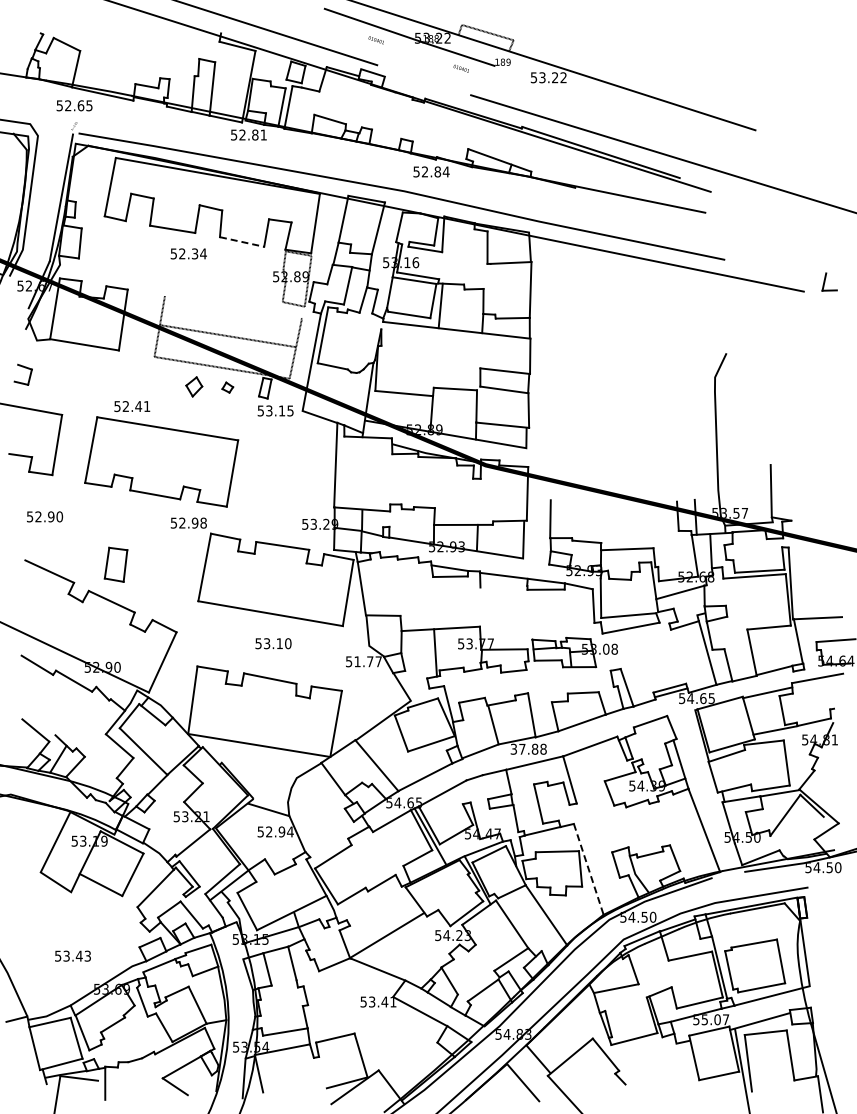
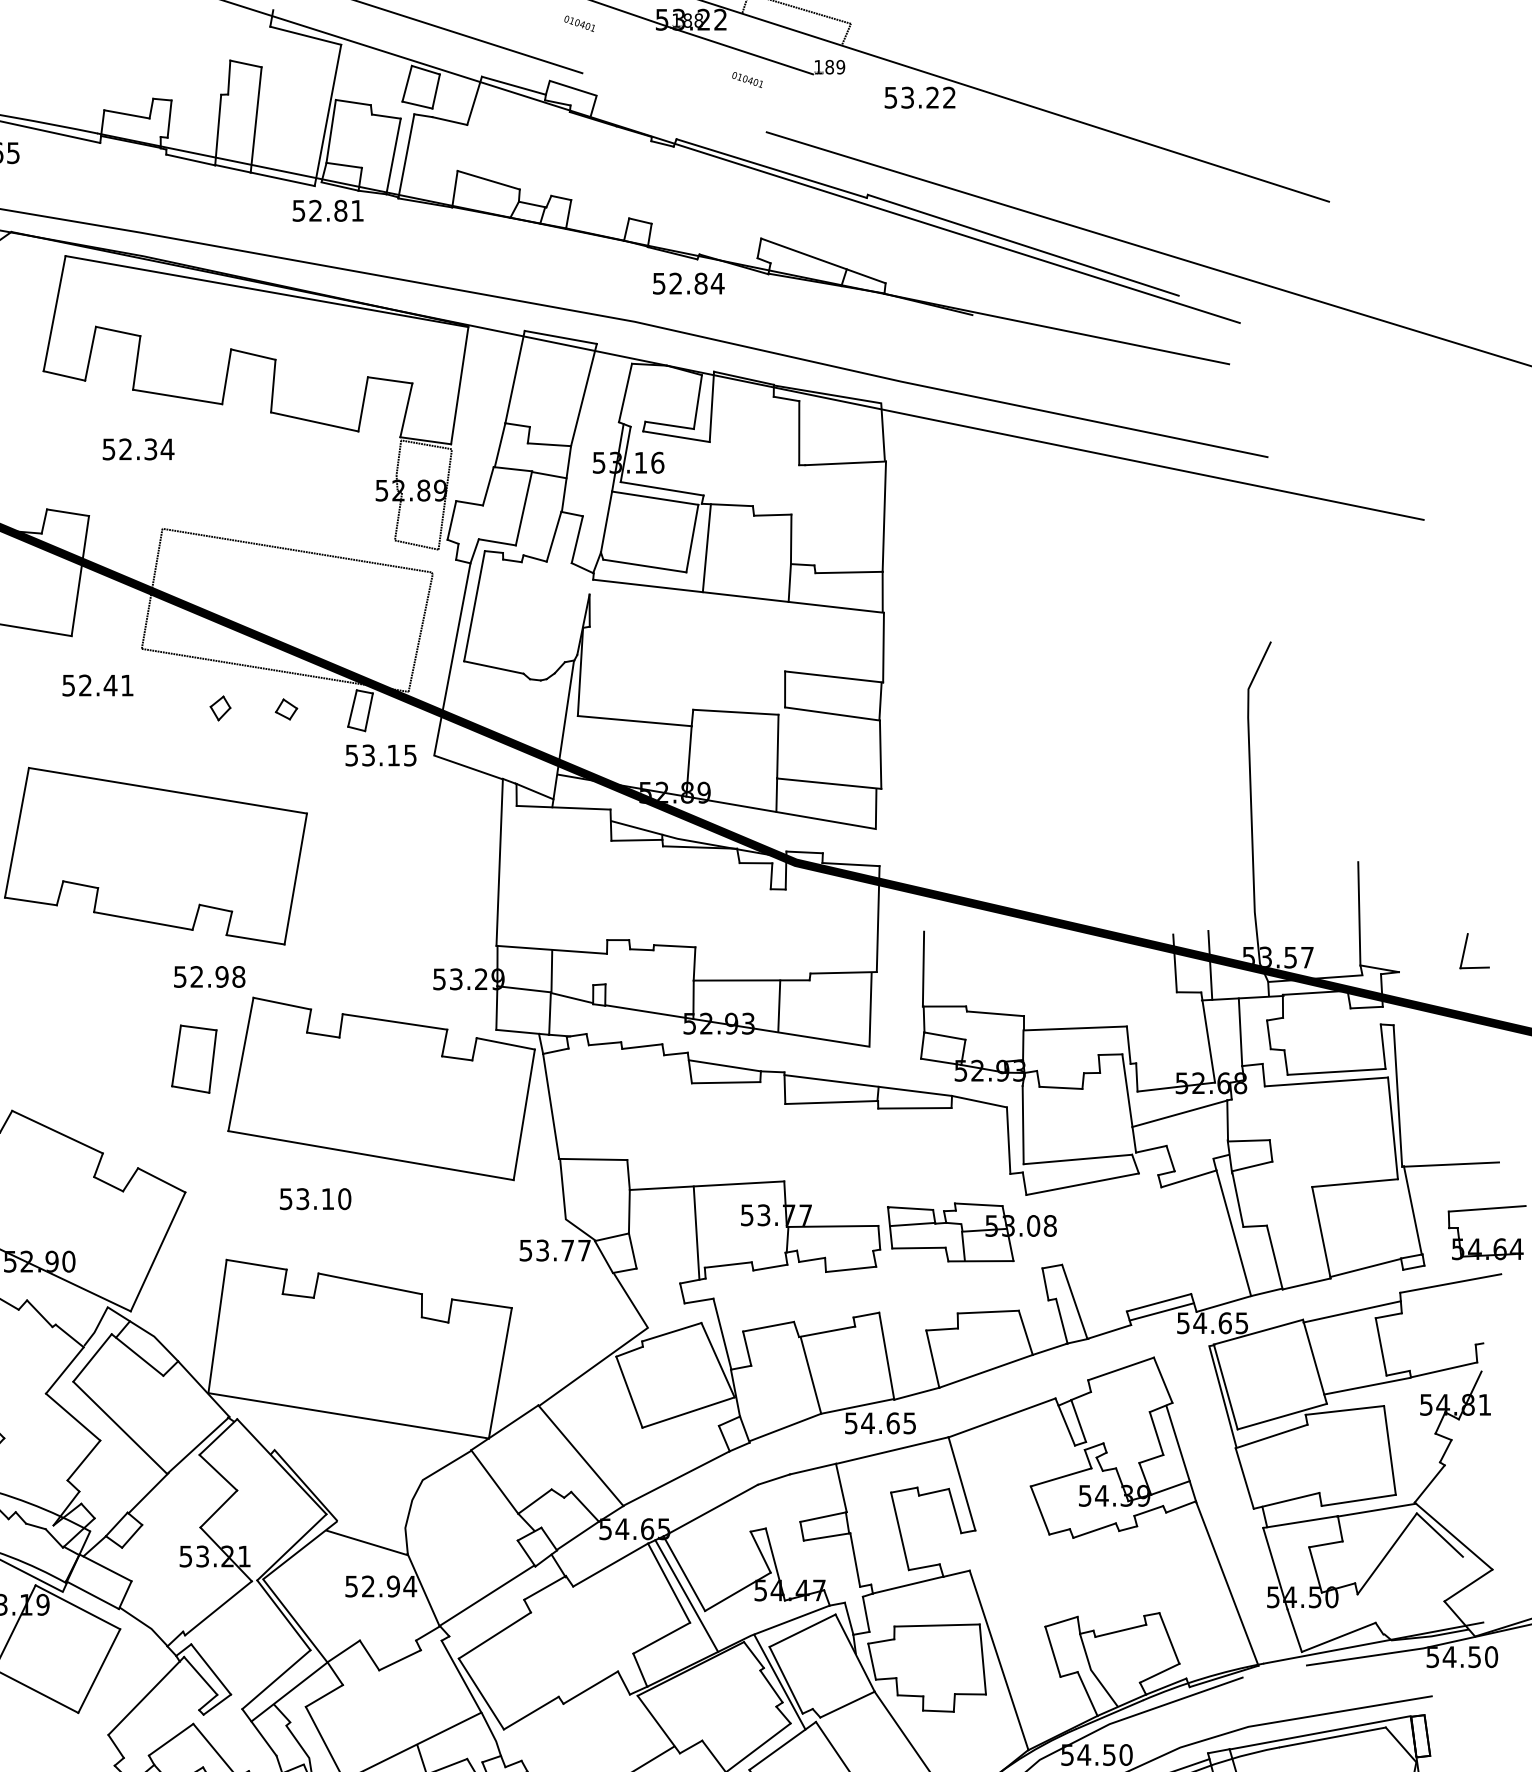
line: (242, 241) -> (315, 420), dashed -> solid
text: (188, 253) -> (137, 448), moved
part: (829, 281) -> (1474, 949), moved
line: (227, 336) -> (295, 551), moved
part: (194, 387) -> (220, 709), size x0.62
text: (132, 406) -> (98, 685), moved
part: (115, 564) -> (193, 1058), moved
line: (503, 586) -> (830, 1101), added
text: (273, 643) -> (315, 1198), moved
text: (357, 661) -> (542, 1250), 51.77 -> 53.77
text: (528, 748) -> (880, 1421), 37.88 -> 54.65
line: (329, 836) -> (487, 1595), added
line: (588, 869) -> (998, 1660), dashed -> solid

